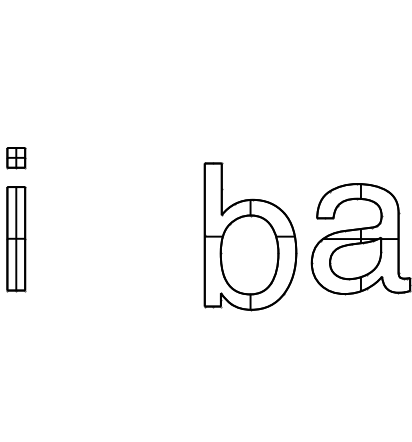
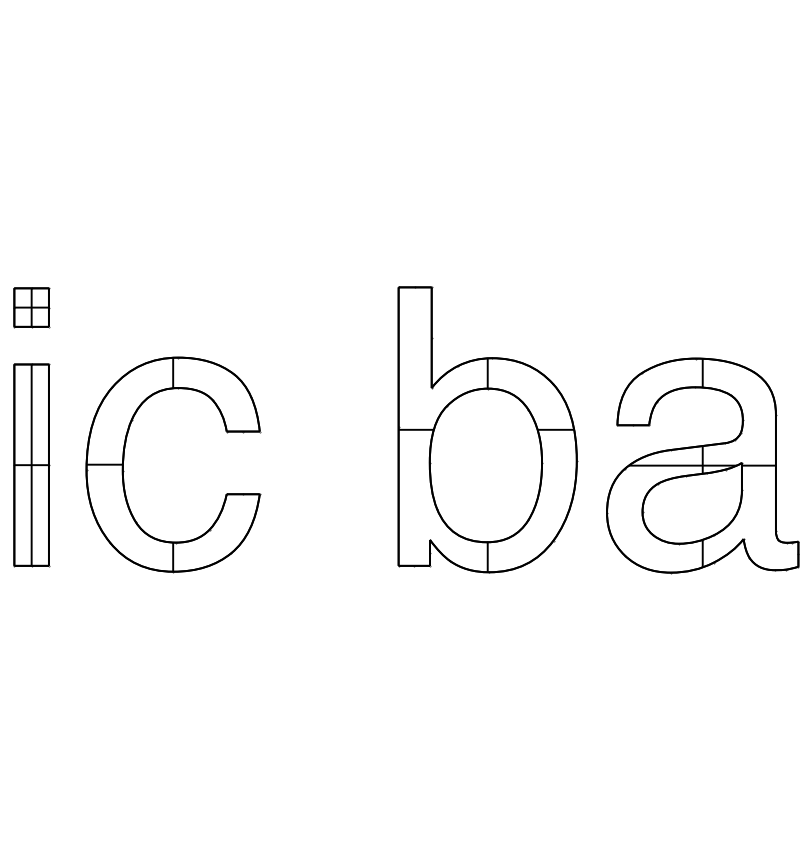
part: (250, 236) -> (487, 429), moved
part: (64, 238) -> (125, 464), added

